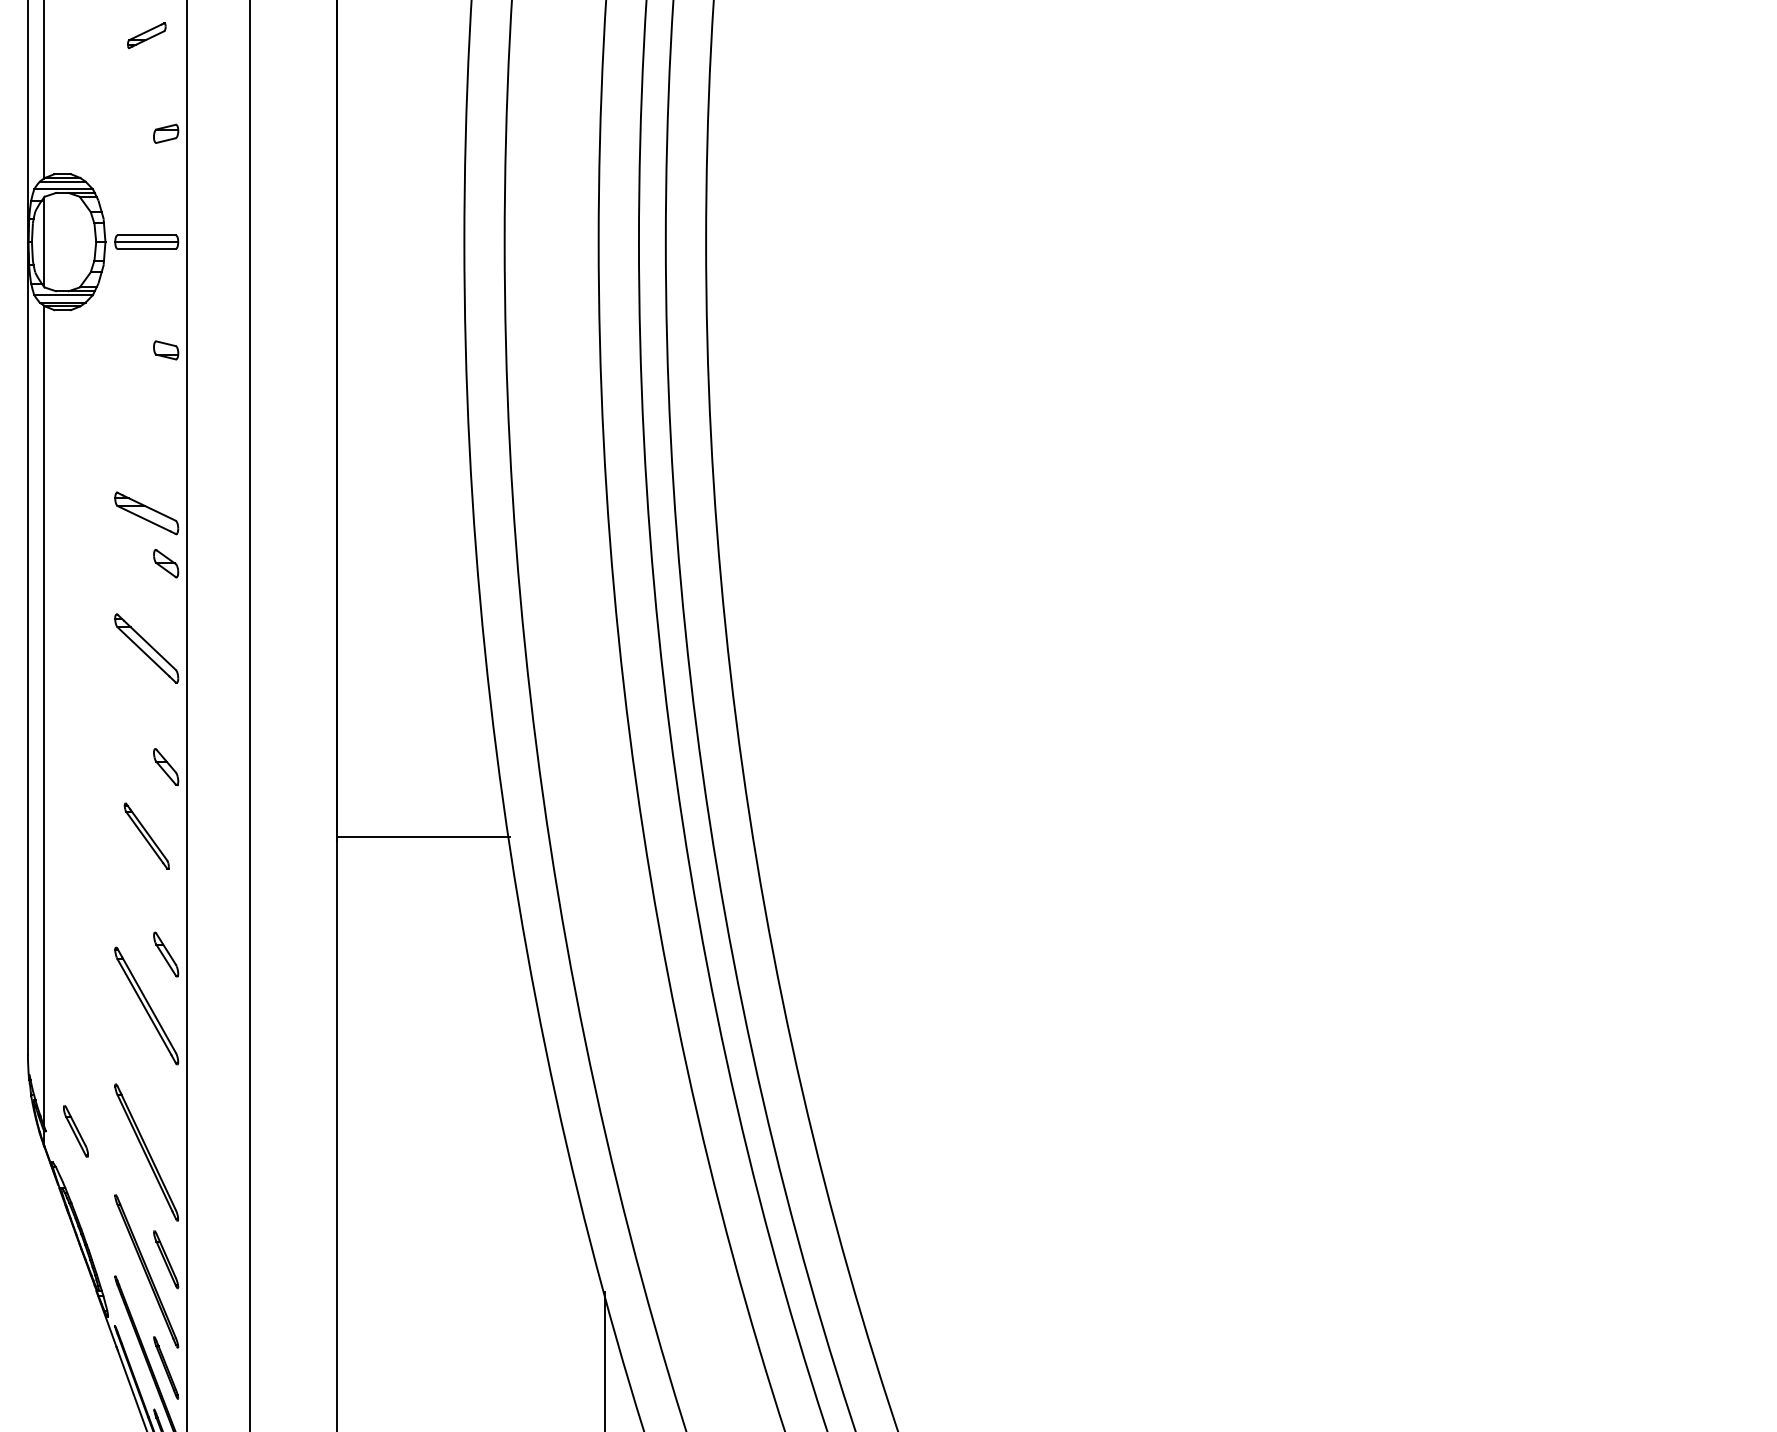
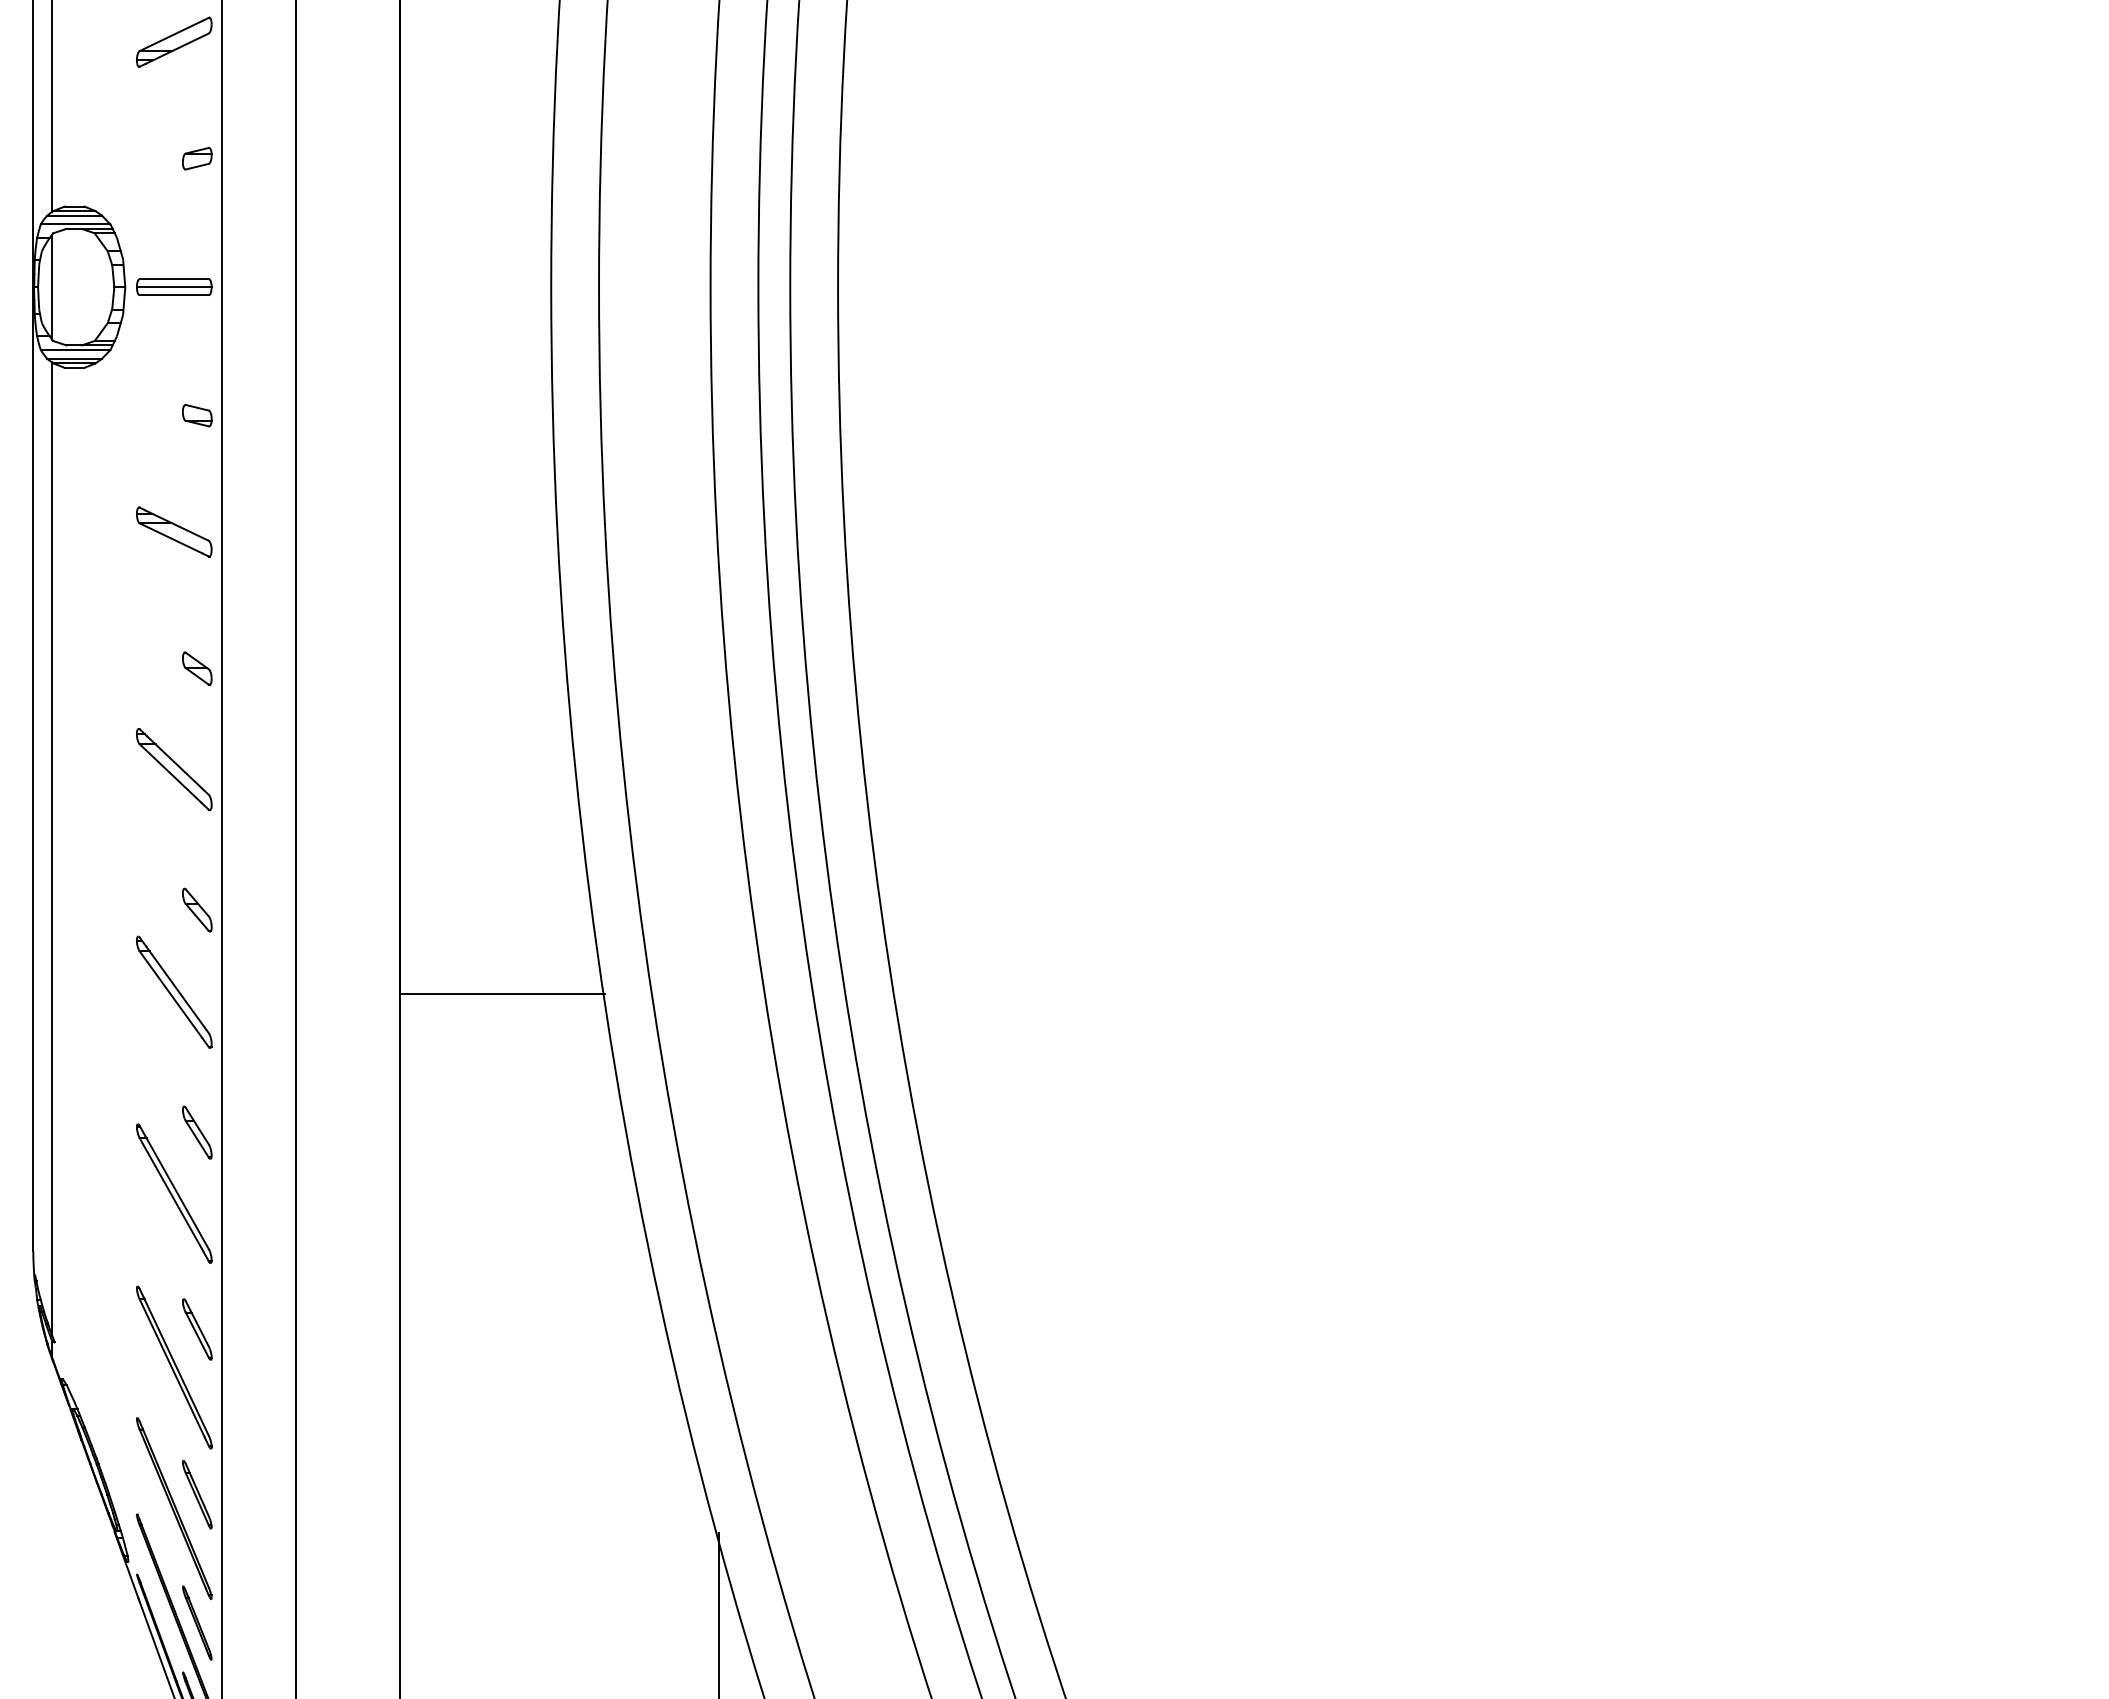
part: (146, 35) -> (174, 41), size x1.67
part: (146, 512) -> (174, 531), moved
part: (146, 835) -> (174, 991), size x1.43
part: (76, 1131) -> (197, 1329), moved

